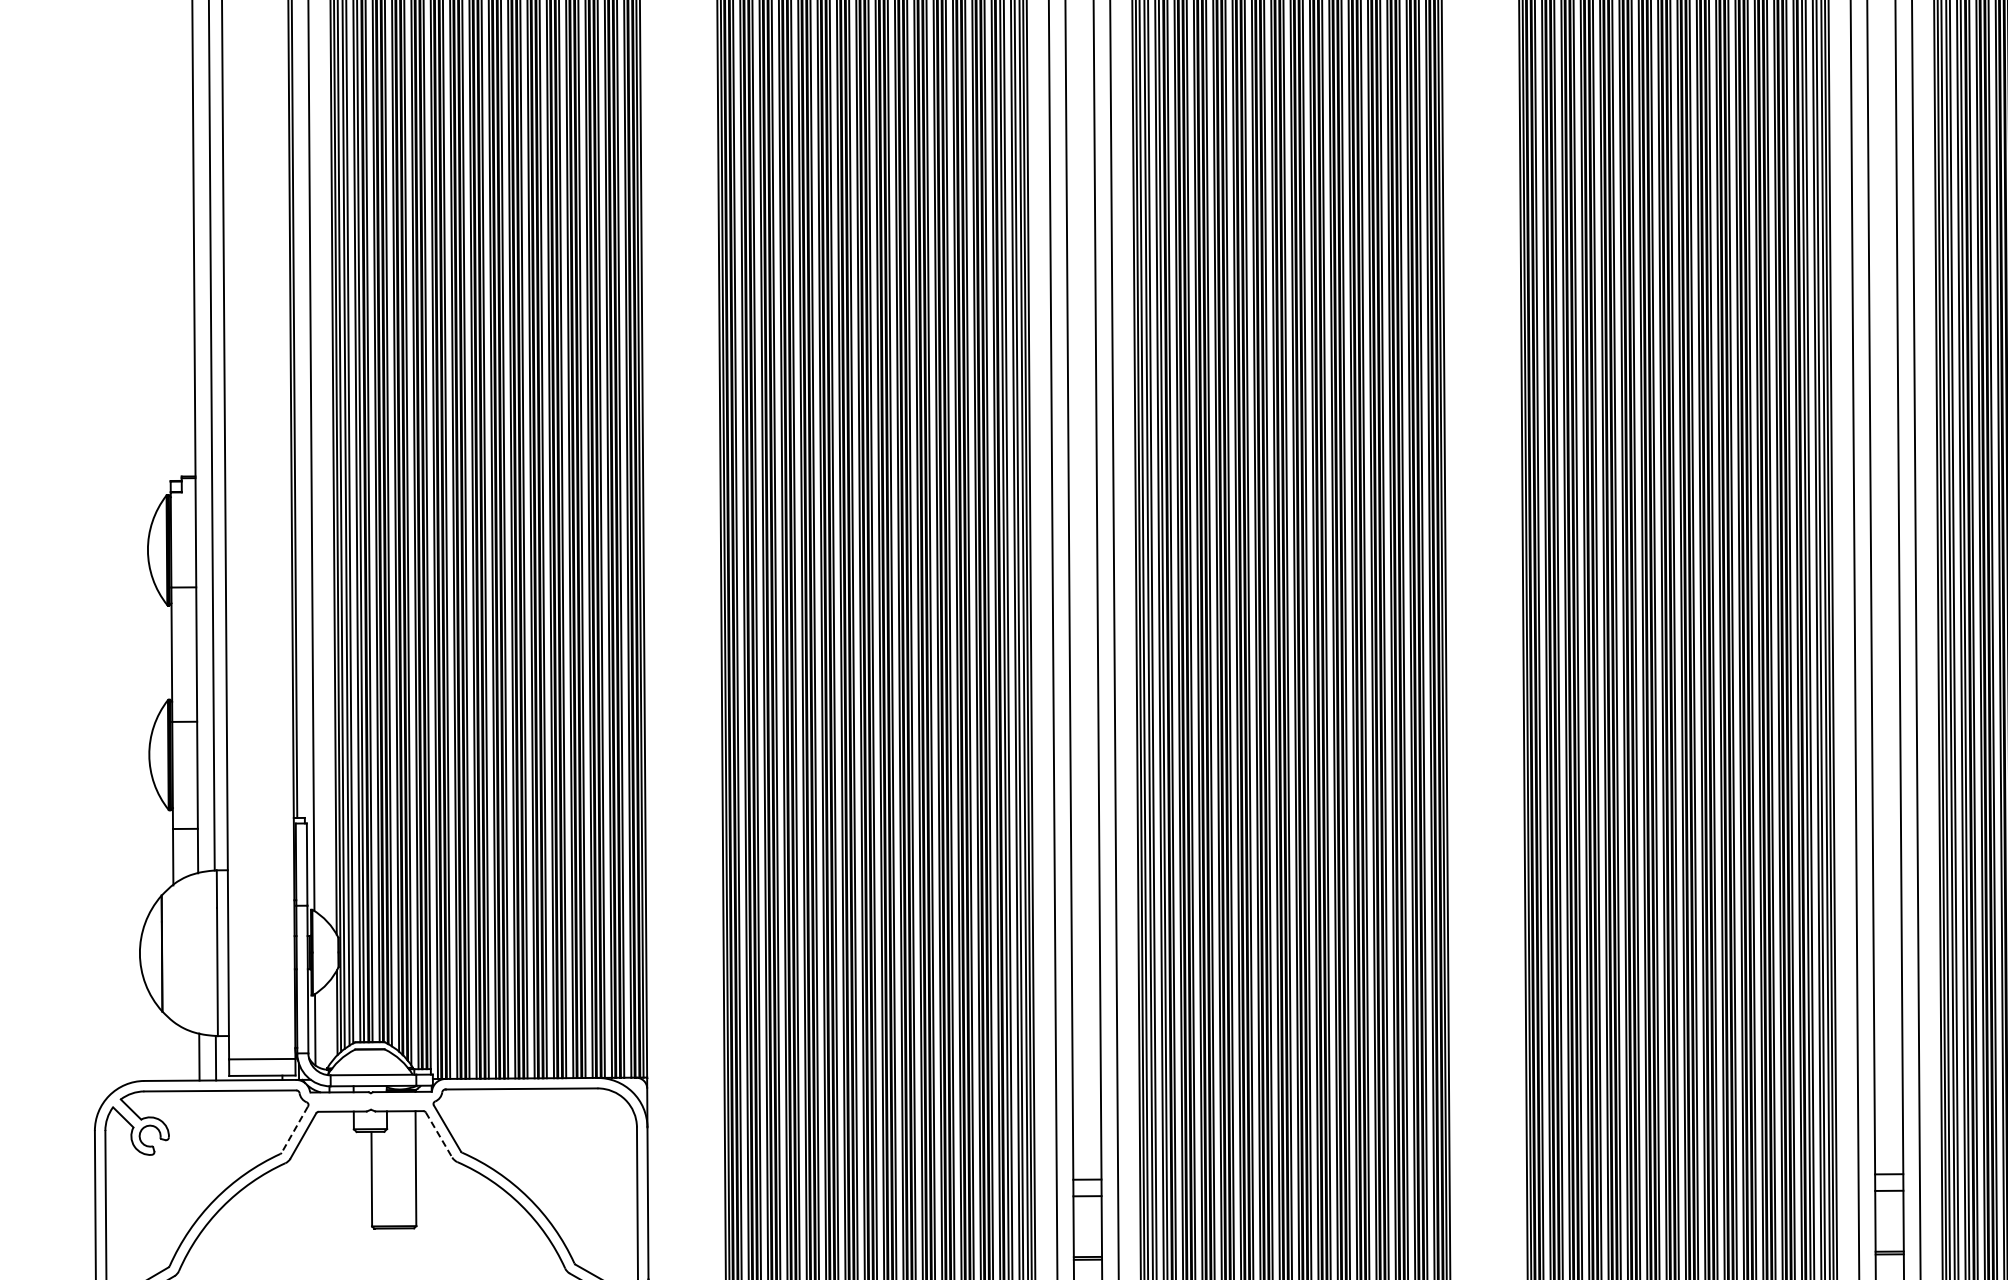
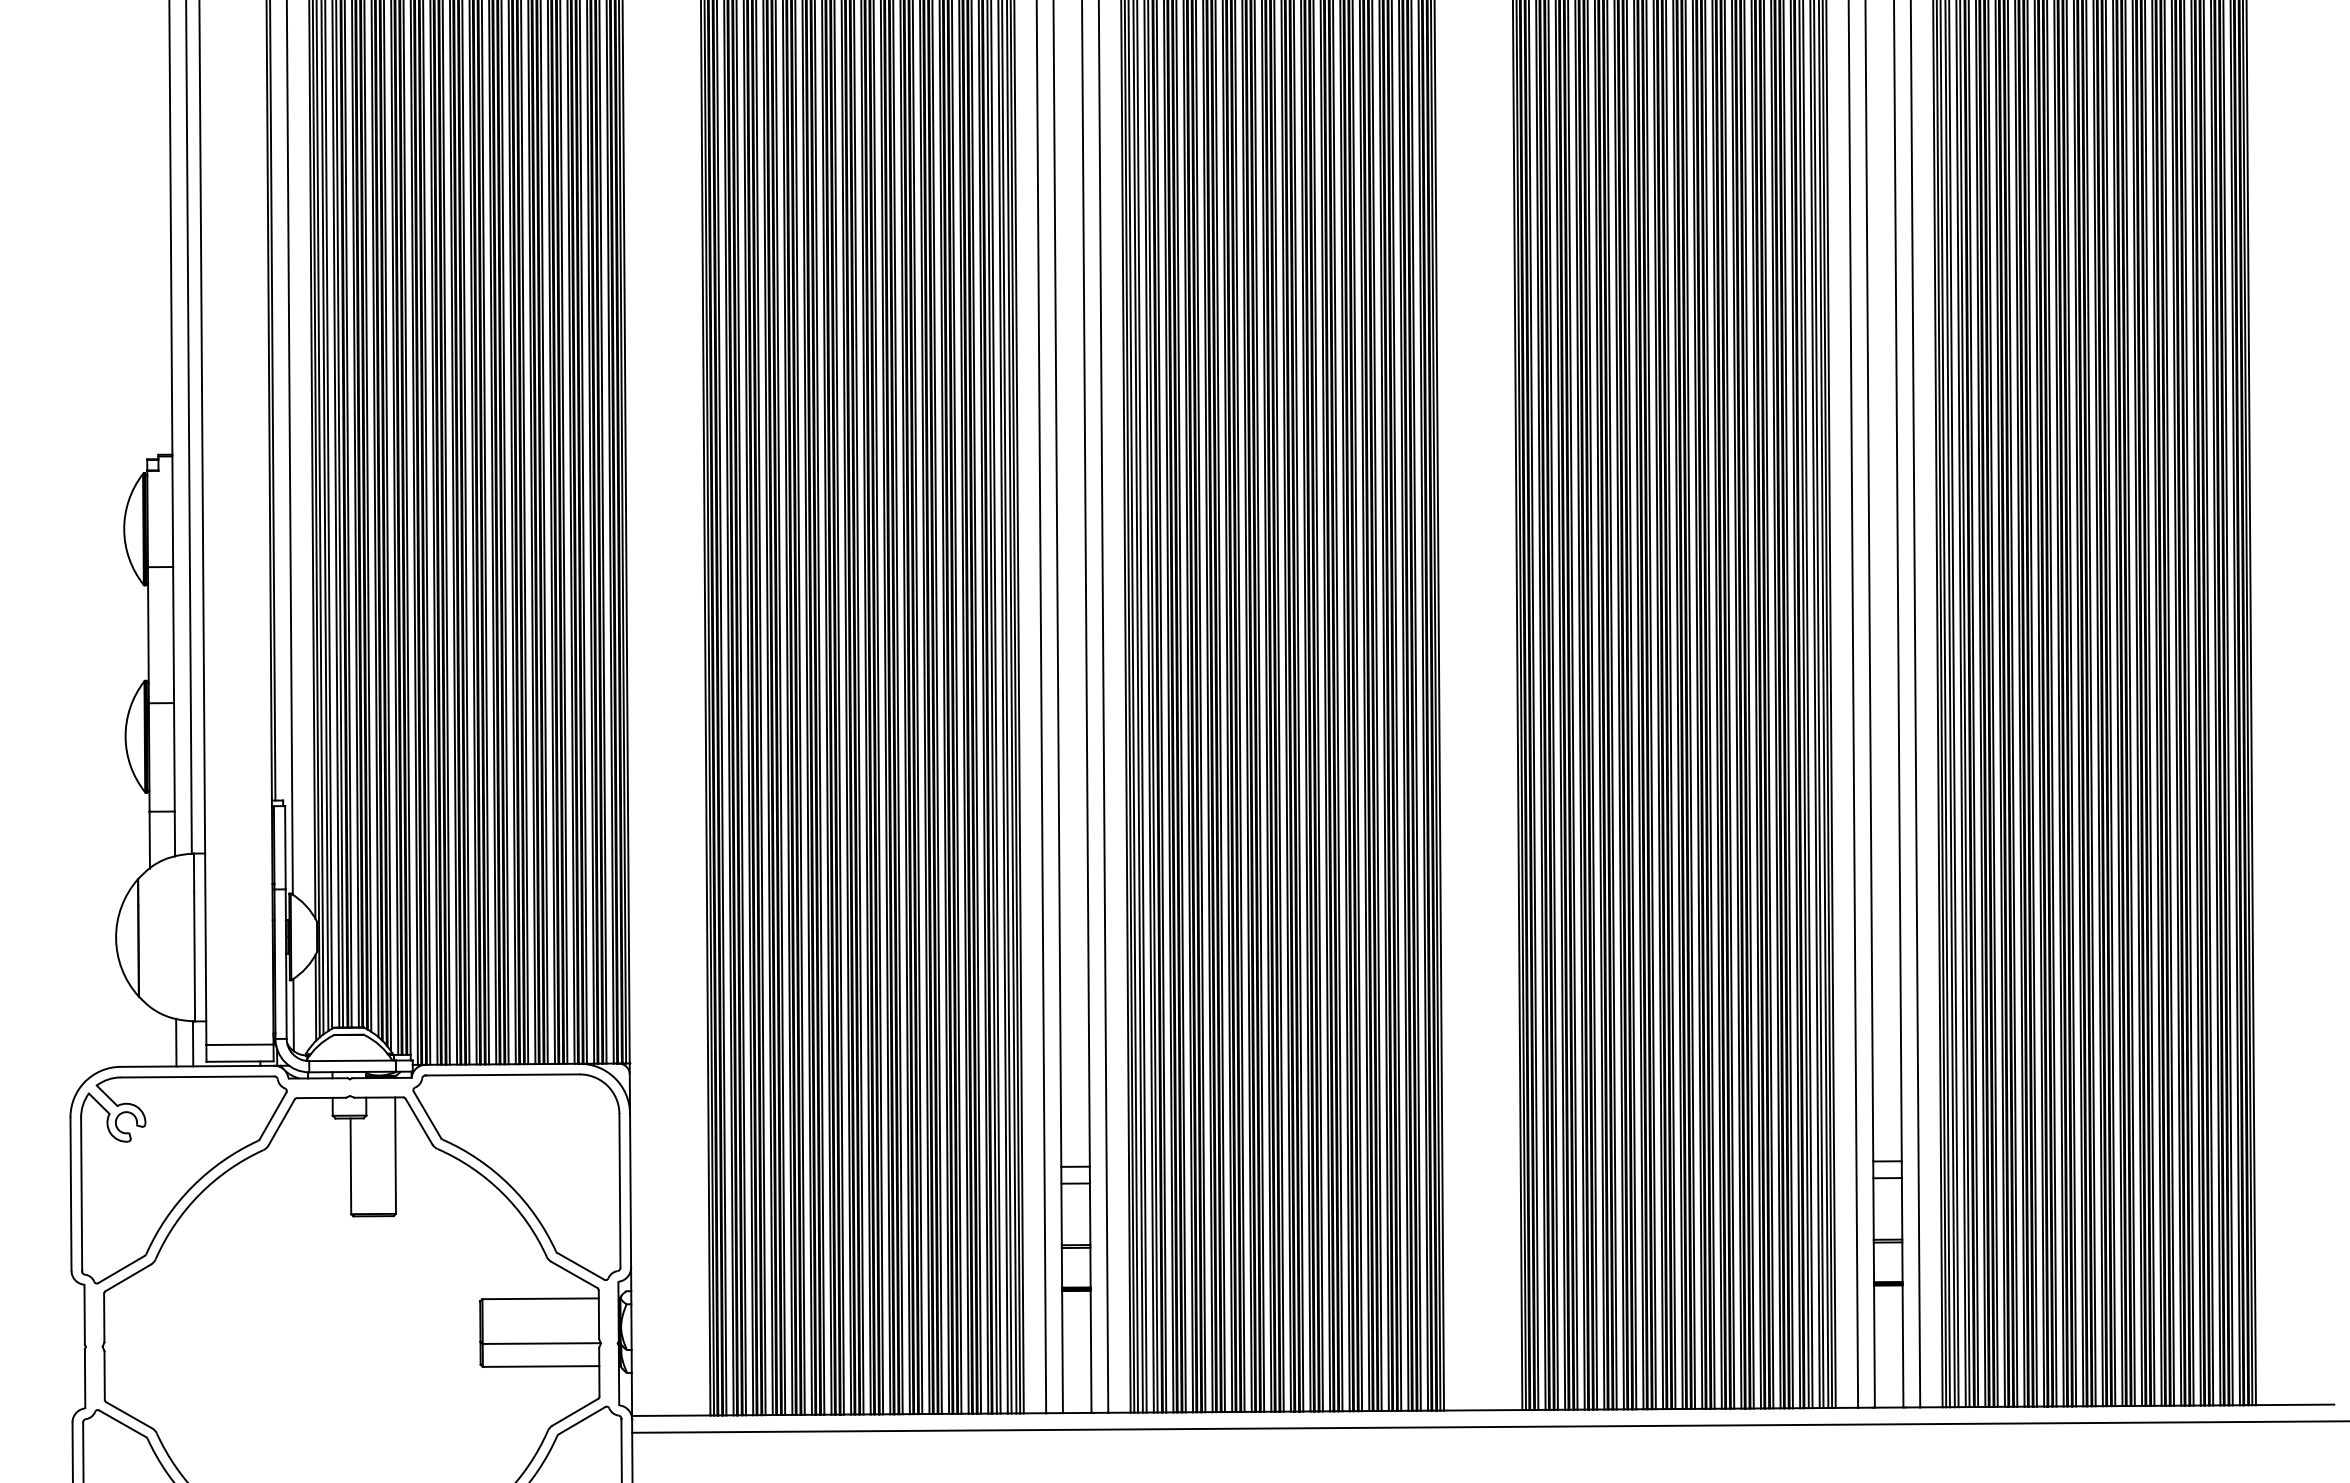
line: (294, 1129) -> (272, 1116), dashed -> solid
line: (439, 1135) -> (419, 1122), dashed -> solid

